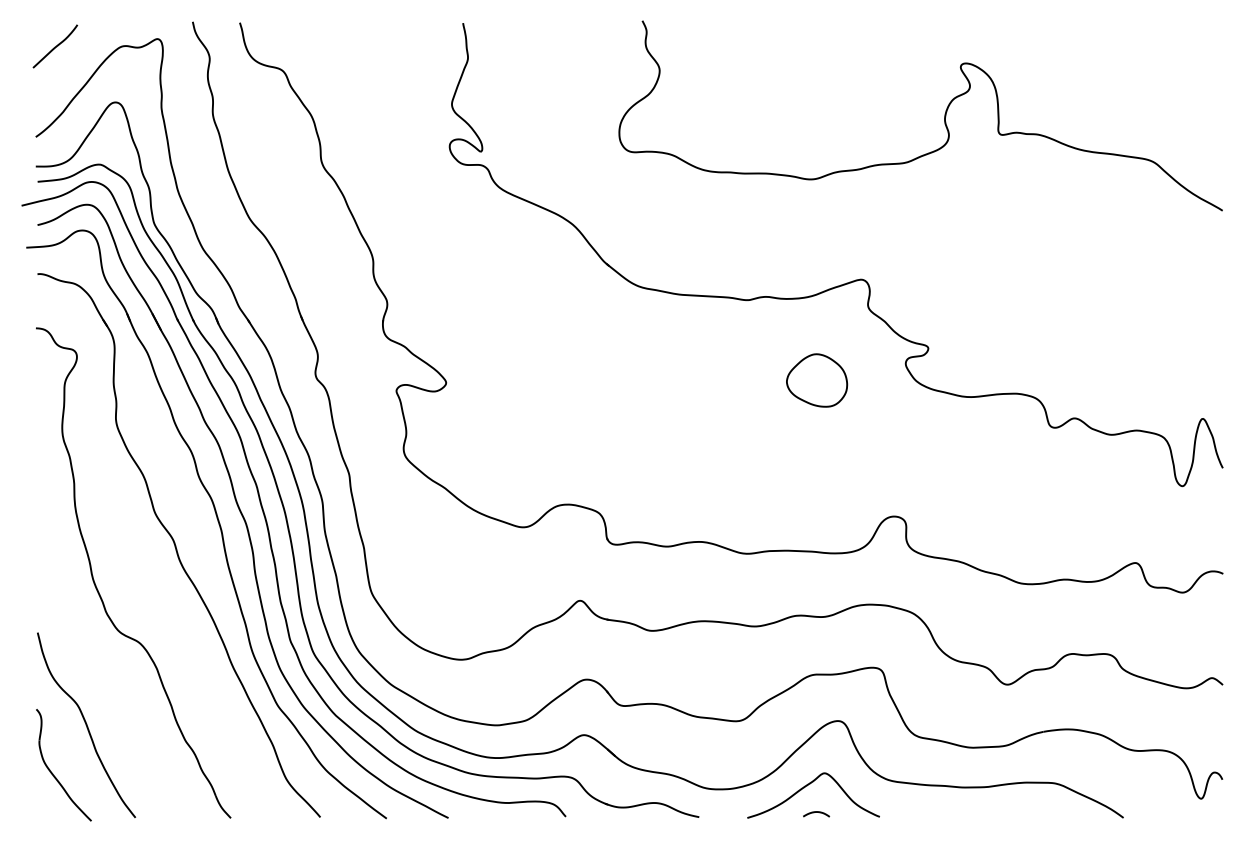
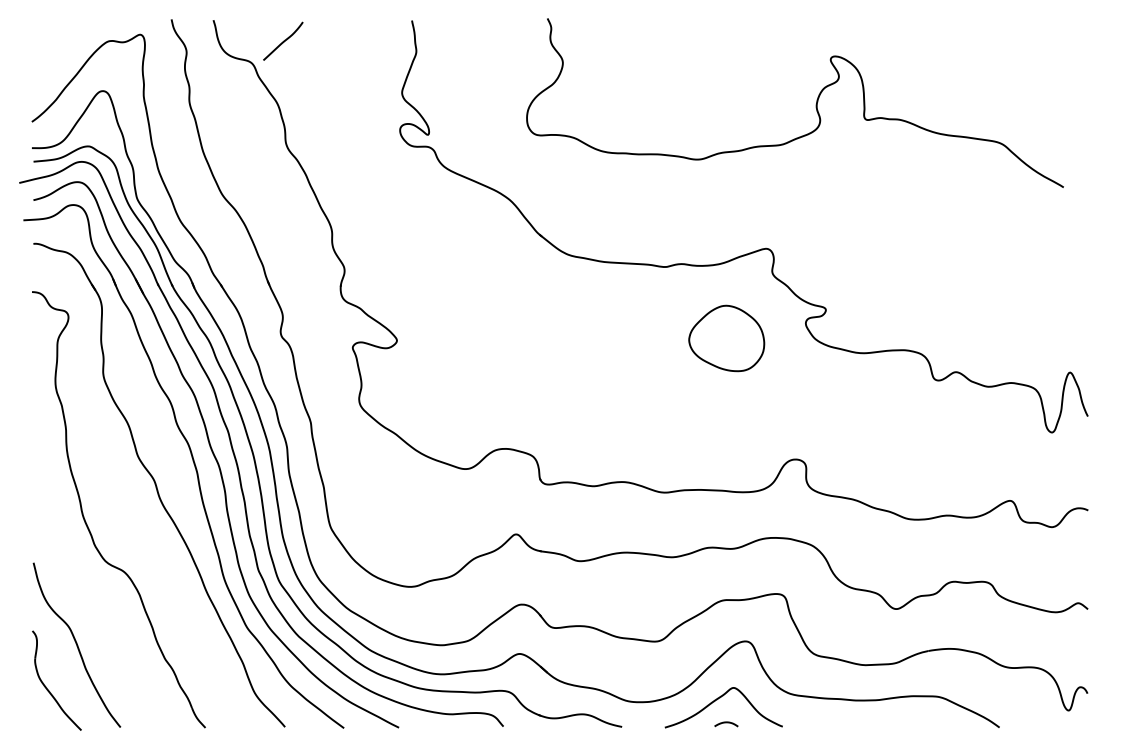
curve: (55, 46) -> (283, 41), moved
curve: (944, 115) -> (816, 102), moved
part: (817, 380) -> (727, 338), size x1.4

